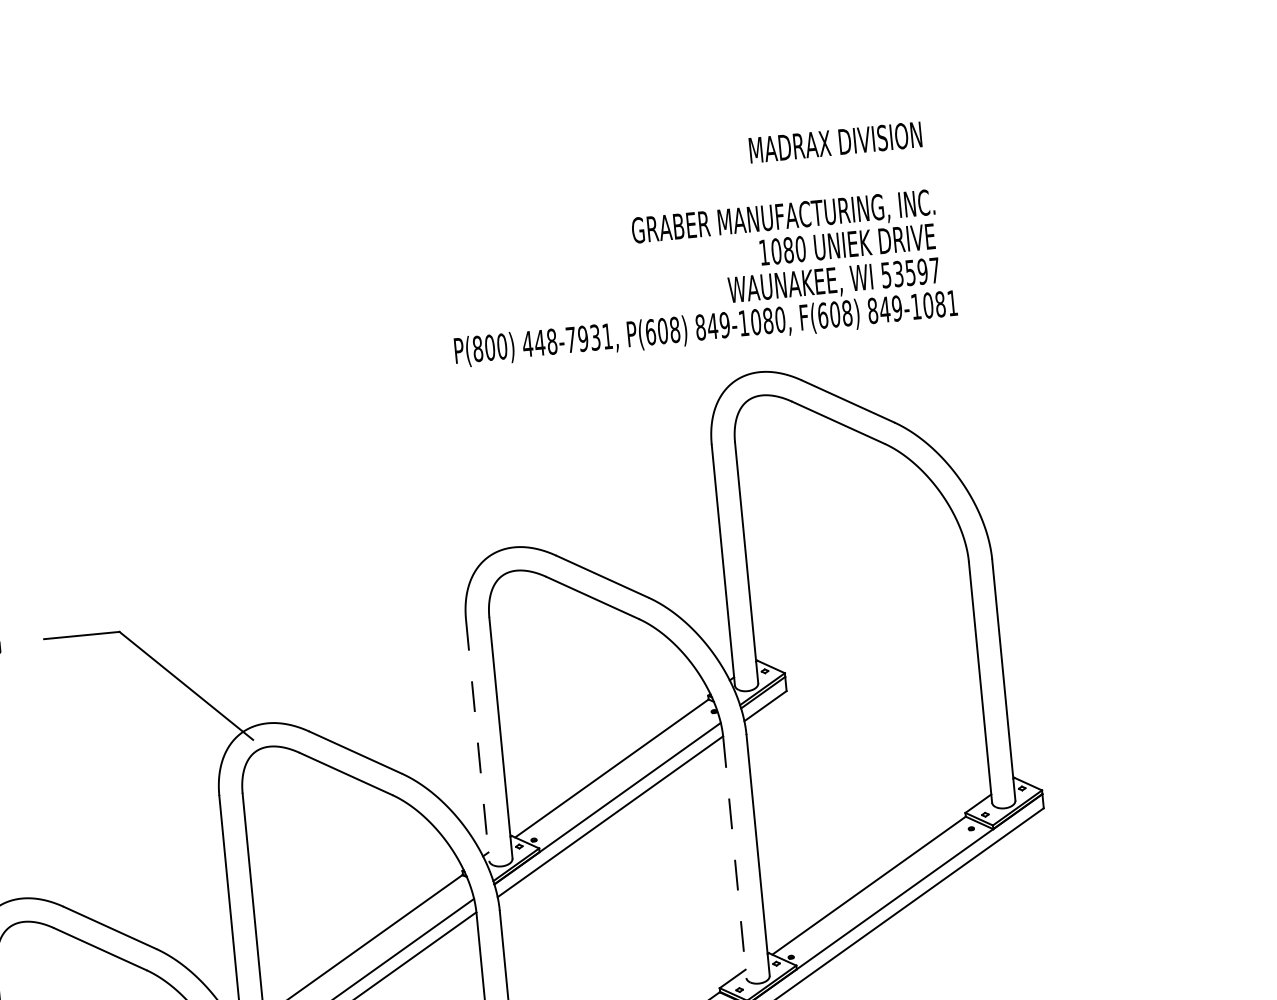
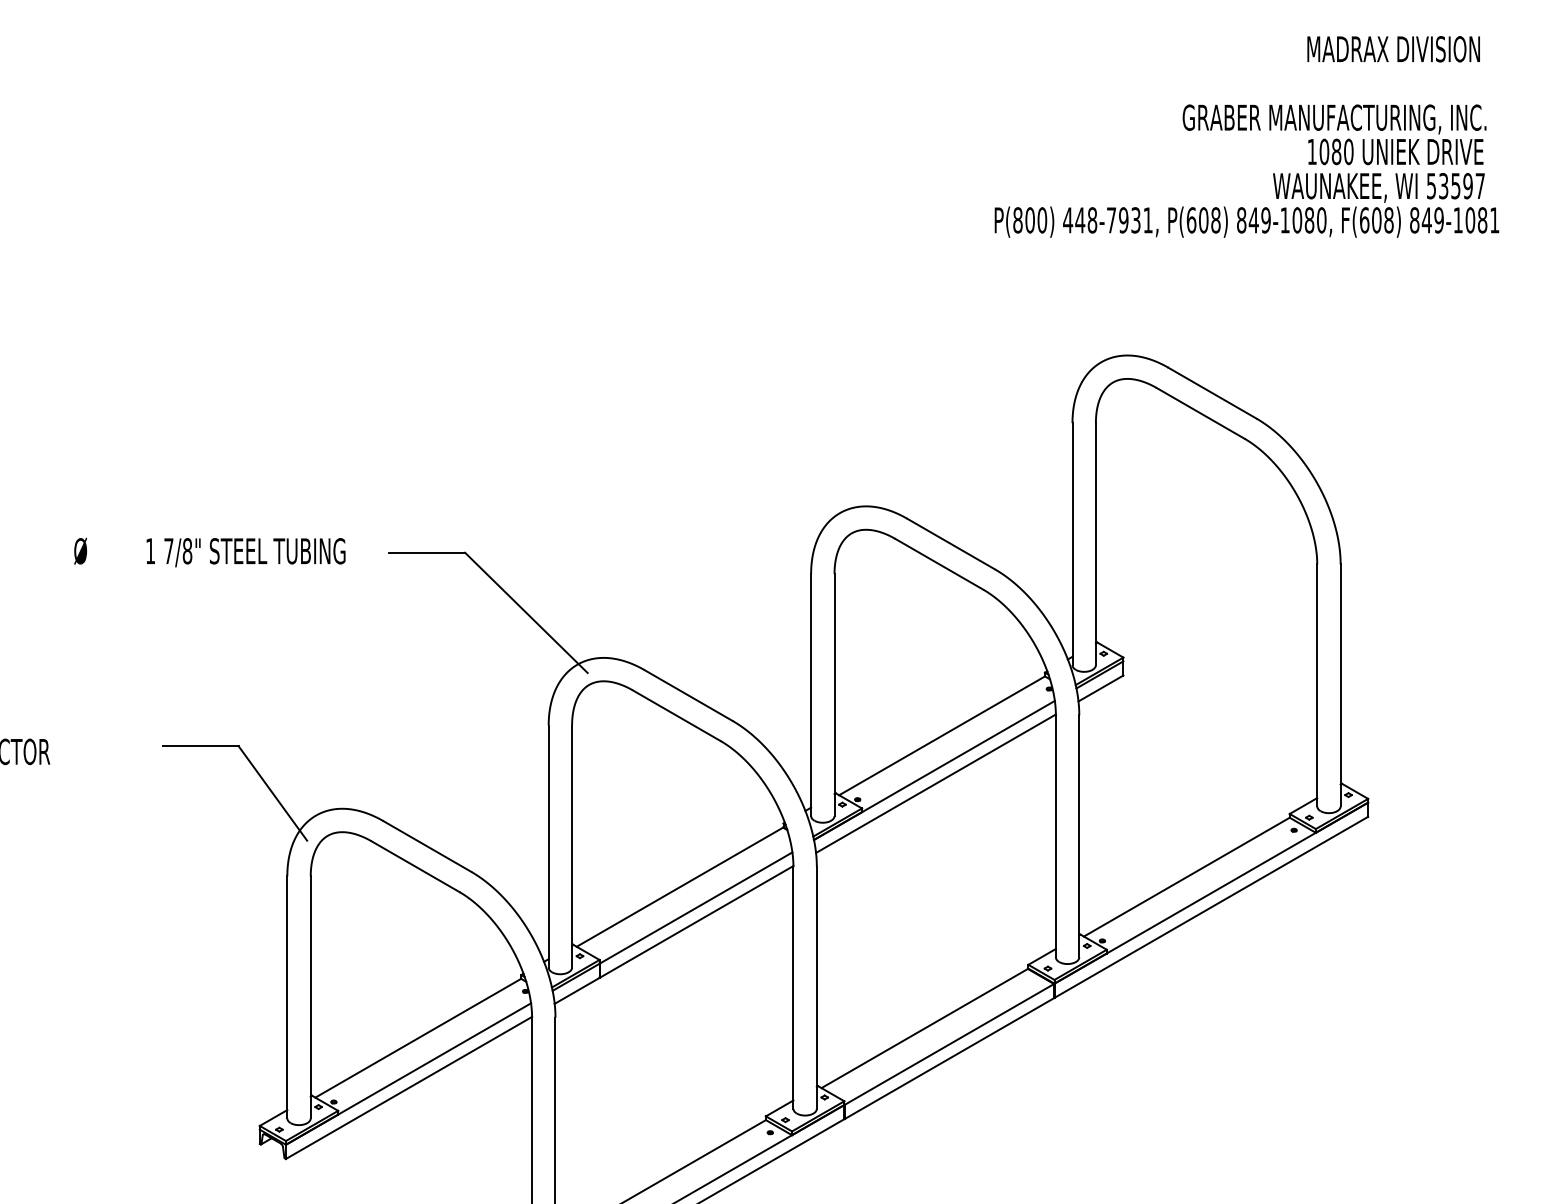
text: (697, 243) -> (1246, 136), moved
line: (478, 740) -> (811, 695), dashed -> solid
line: (734, 857) -> (1055, 836), dashed -> solid

